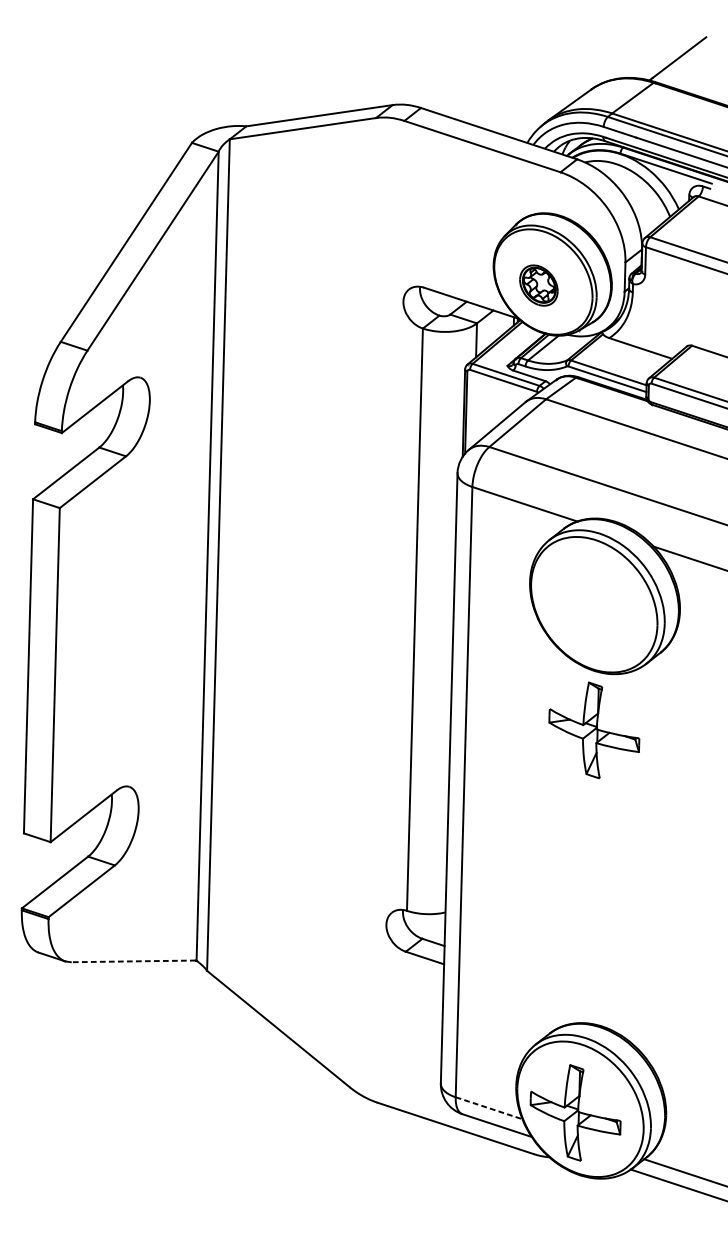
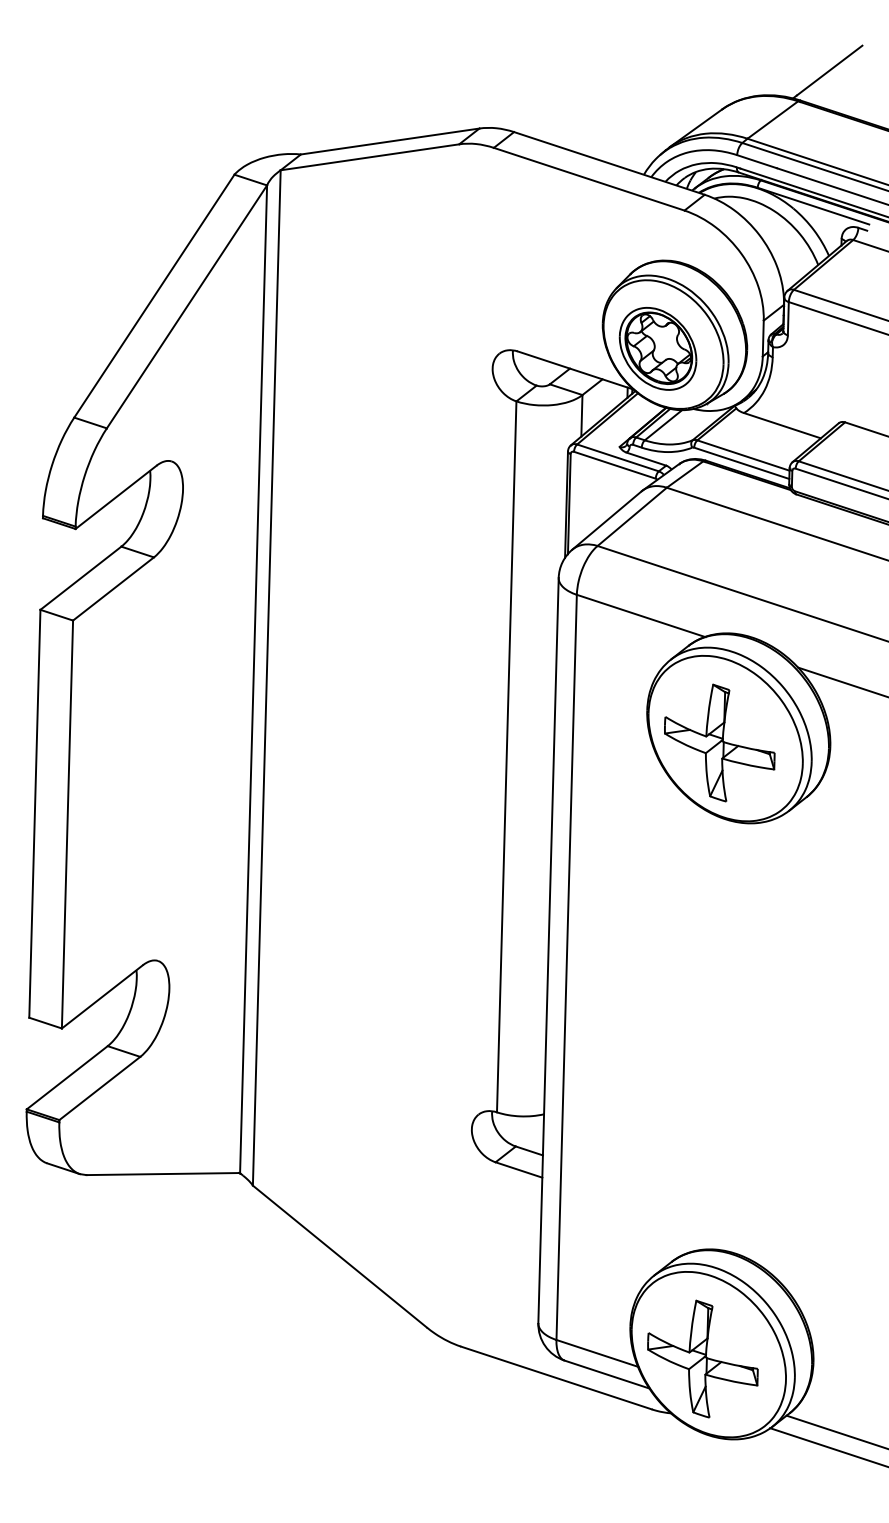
part: (538, 285) -> (657, 348), size x1.67
part: (594, 729) -> (719, 742), moved
line: (133, 961) -> (162, 1174), dashed -> solid
line: (489, 1108) -> (597, 1353), dashed -> solid

